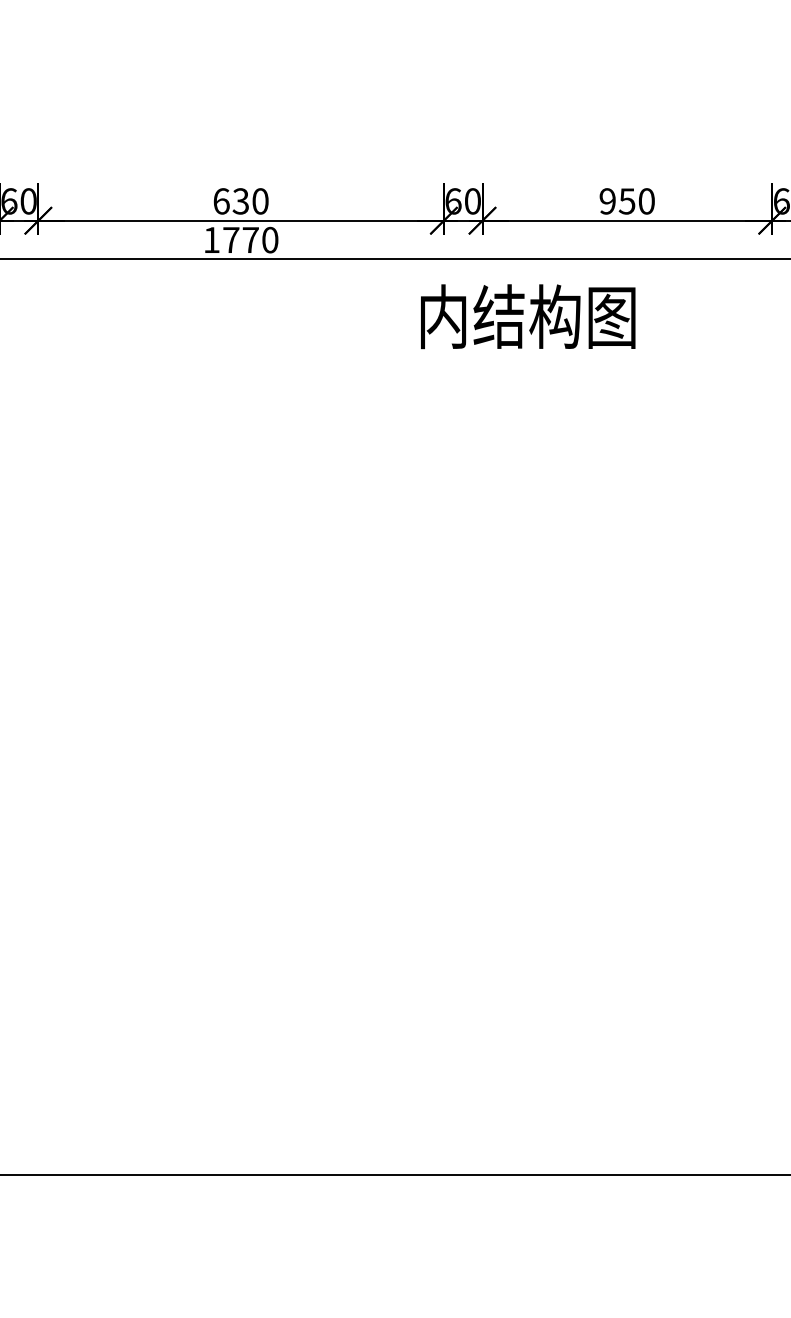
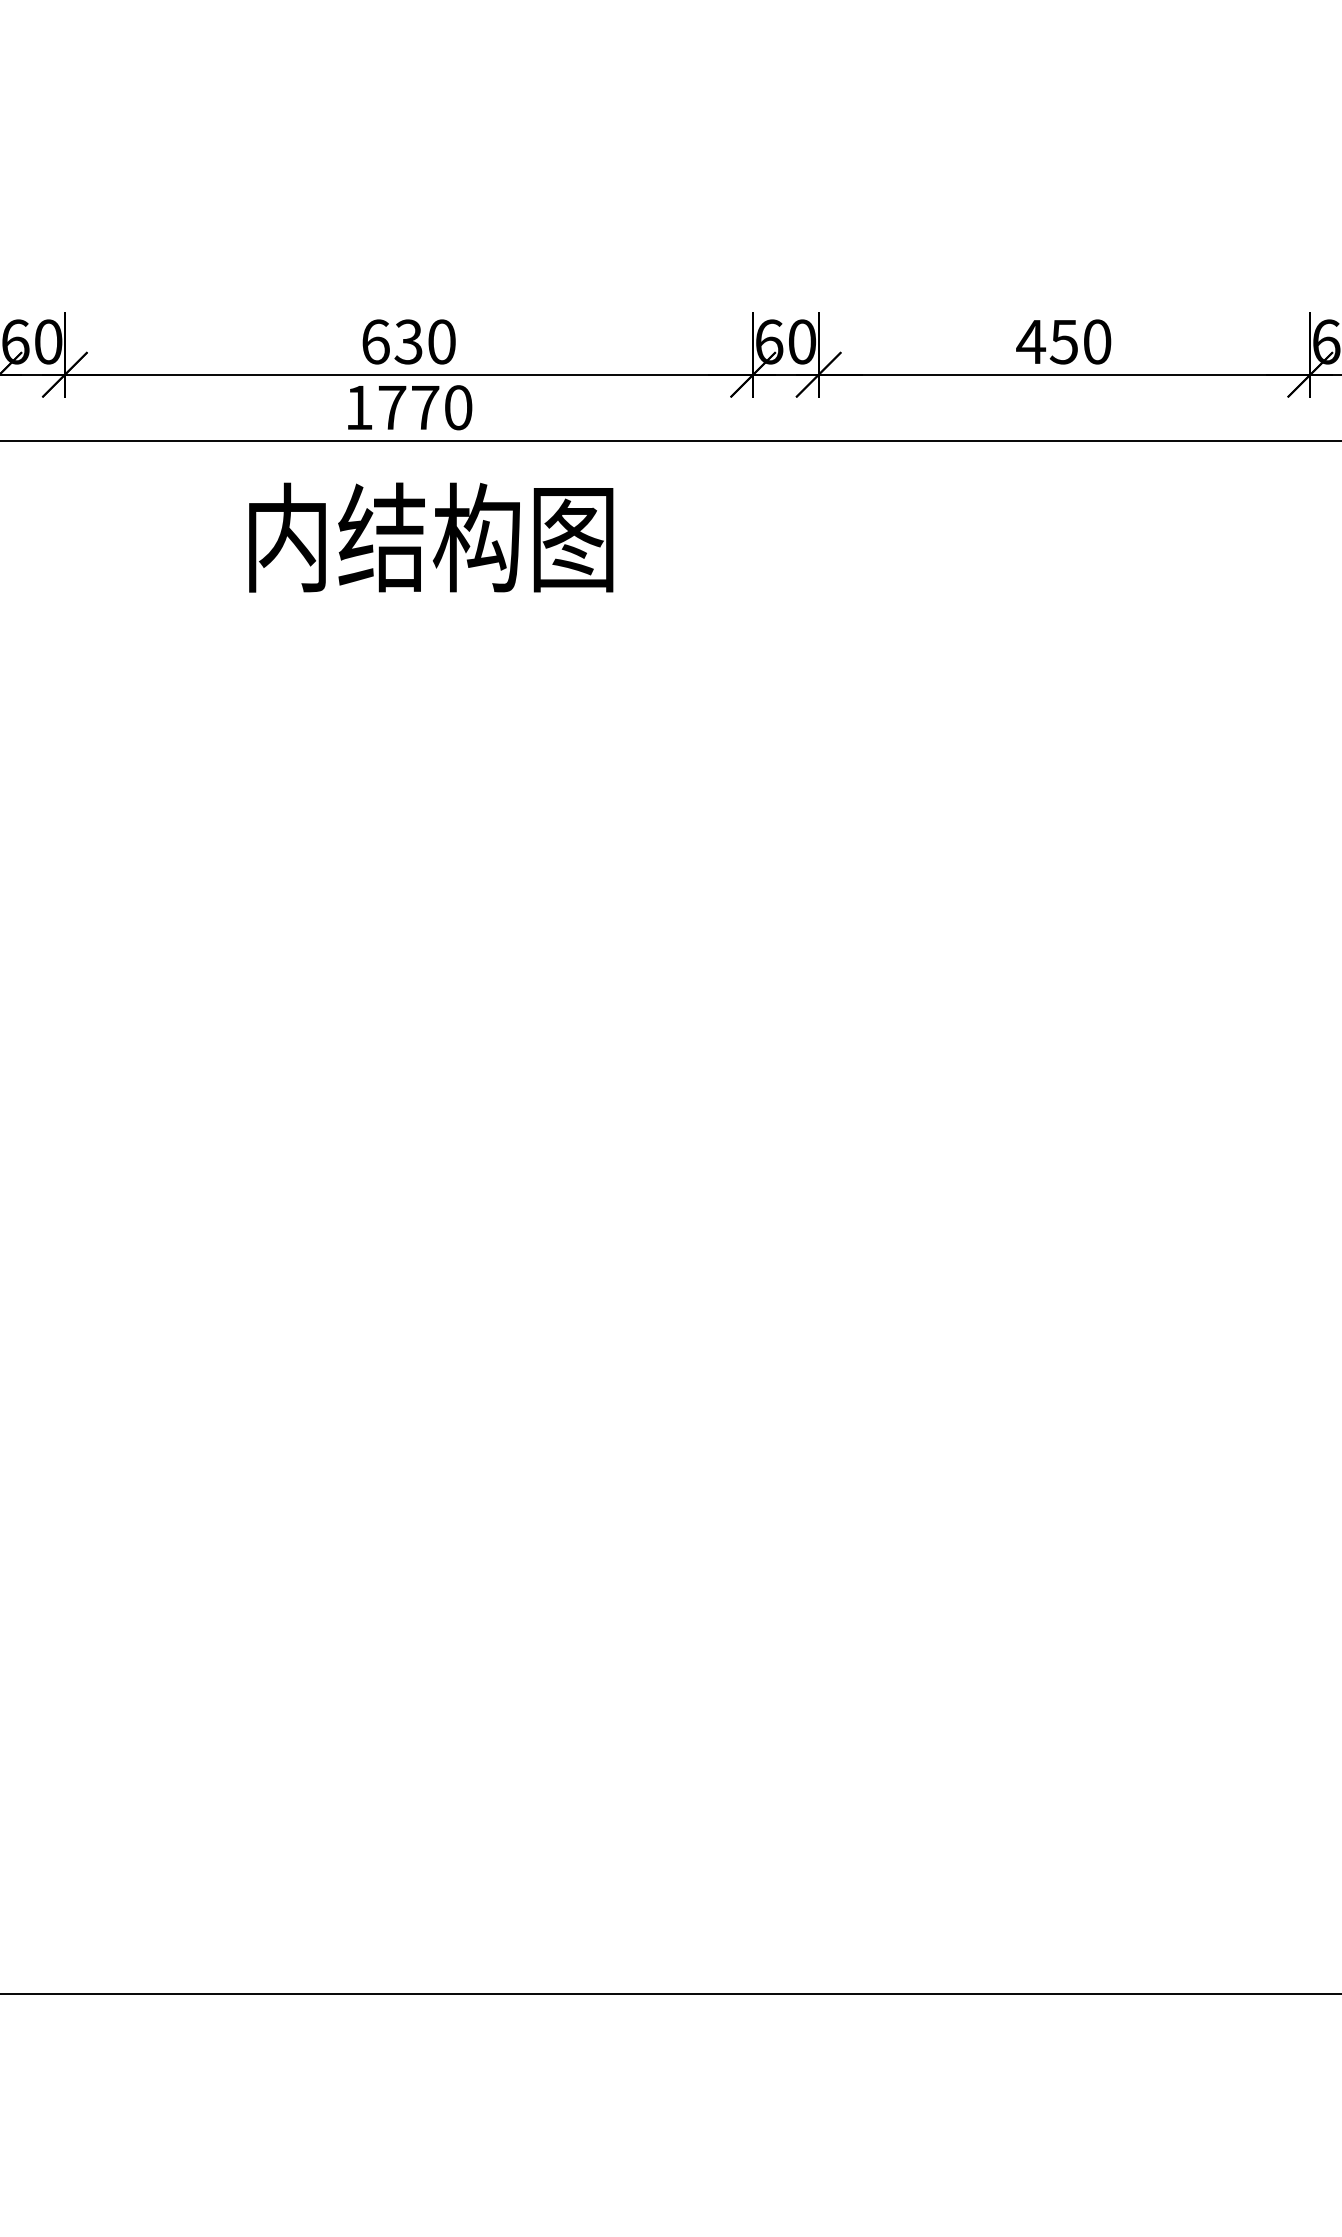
text: (607, 201) -> (1030, 342), 950 -> 450
text: (528, 316) -> (431, 537), moved

